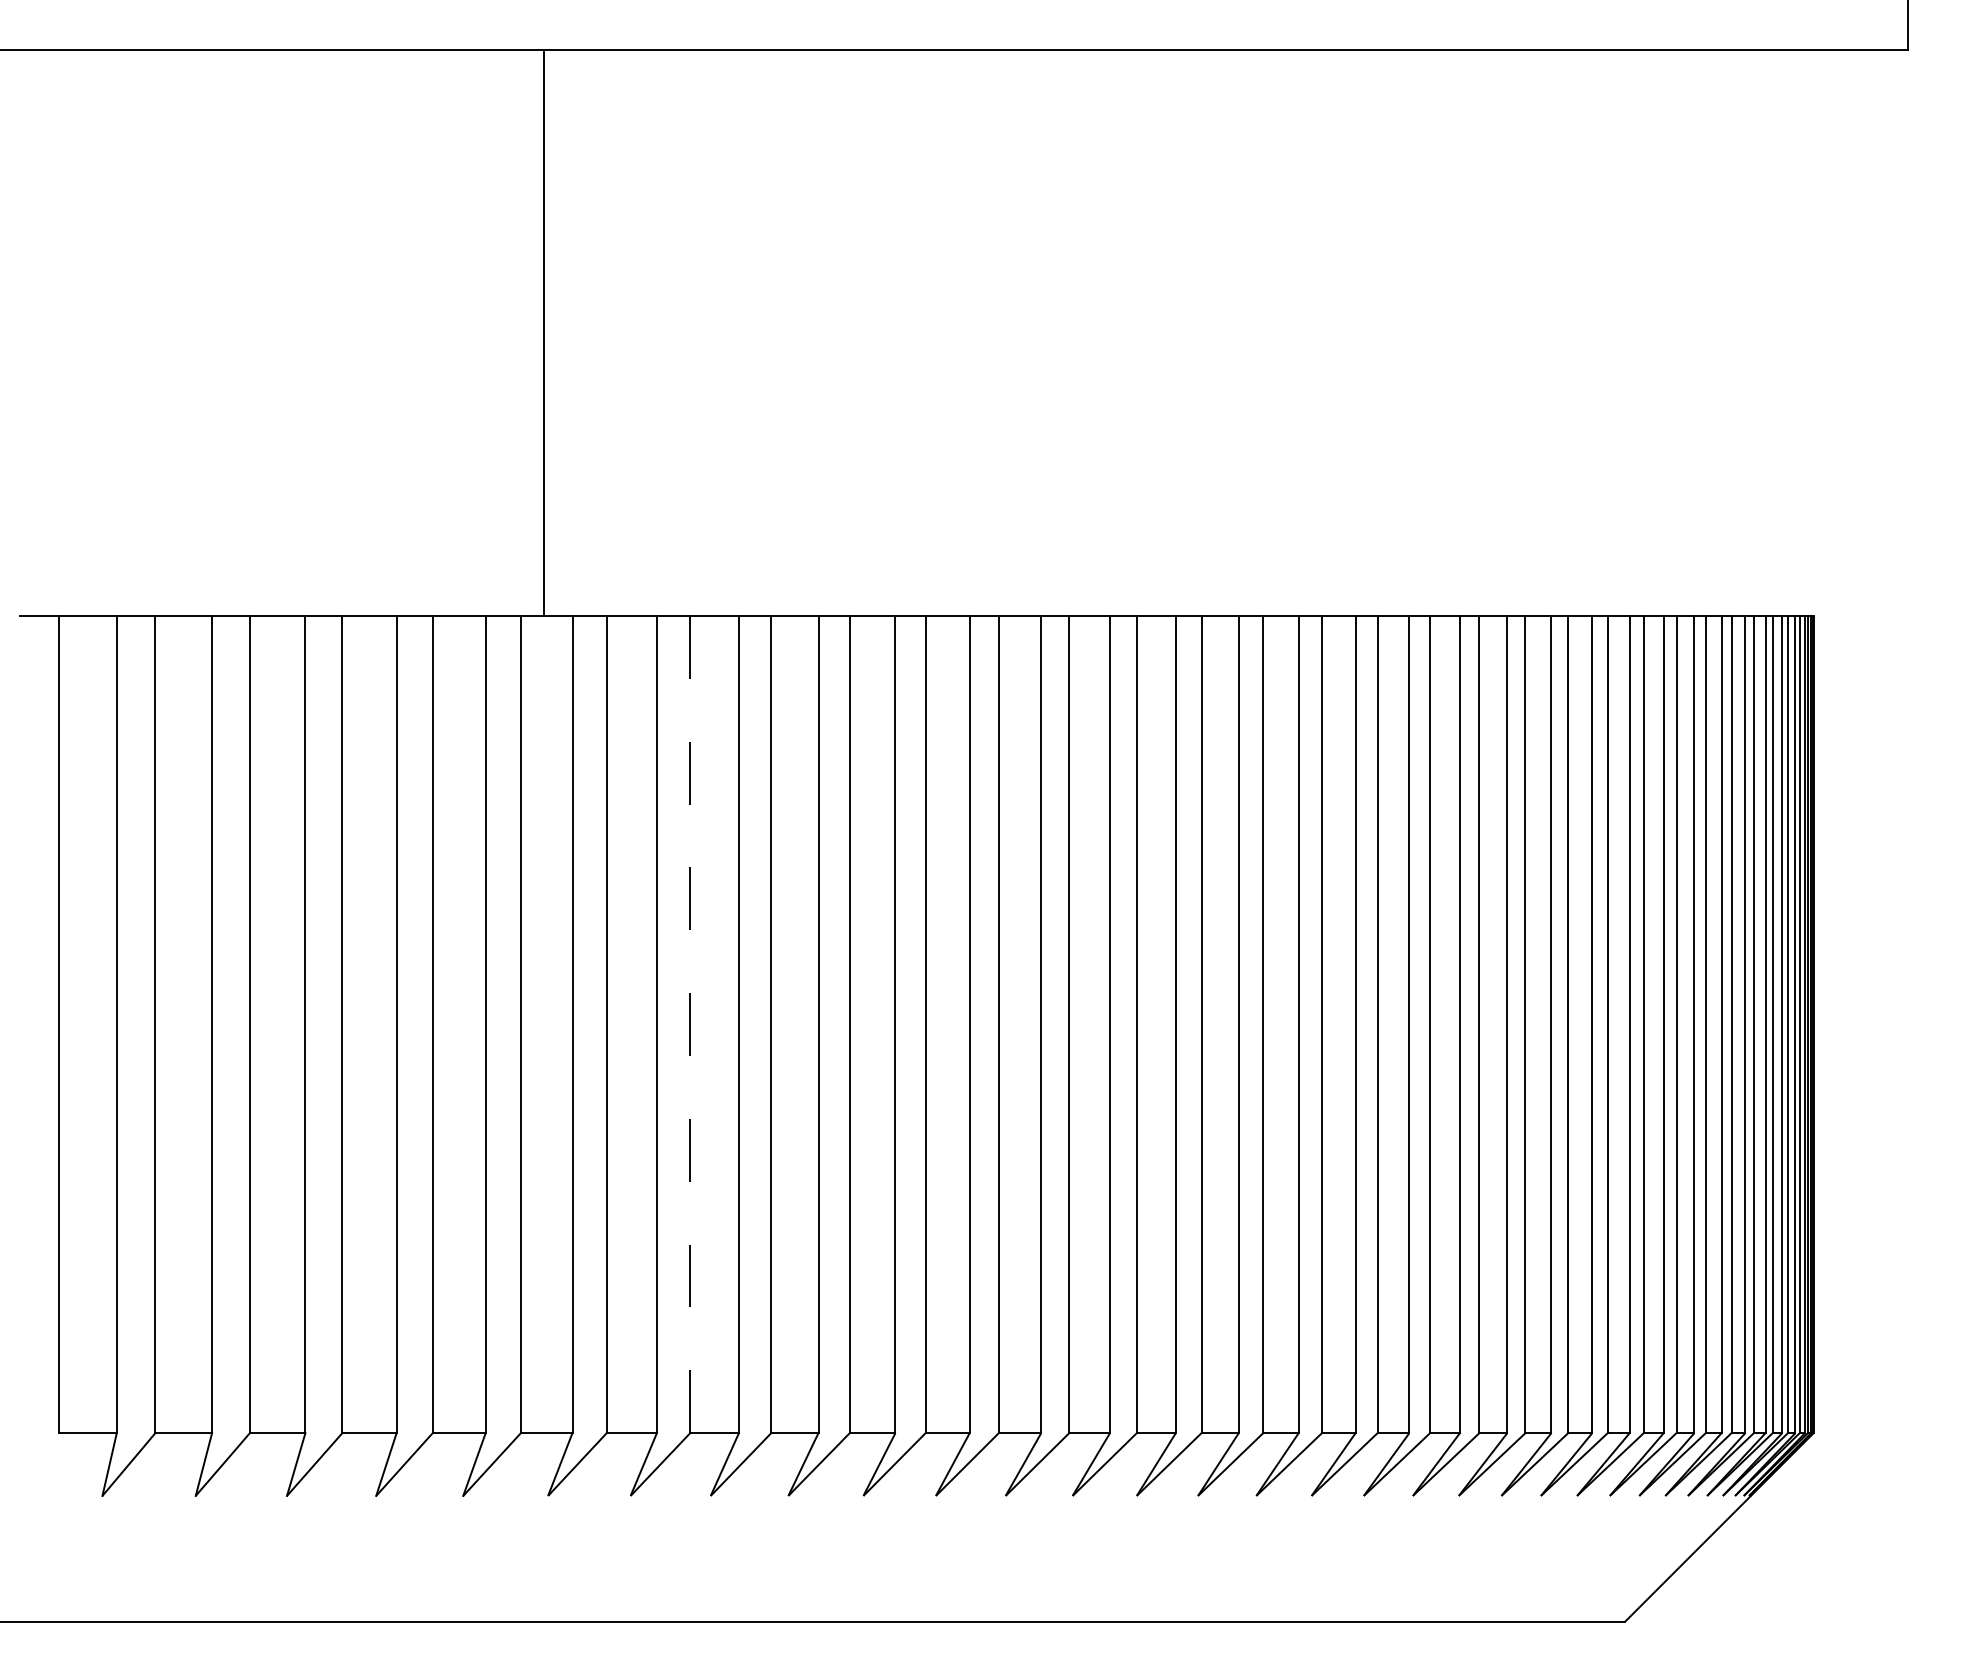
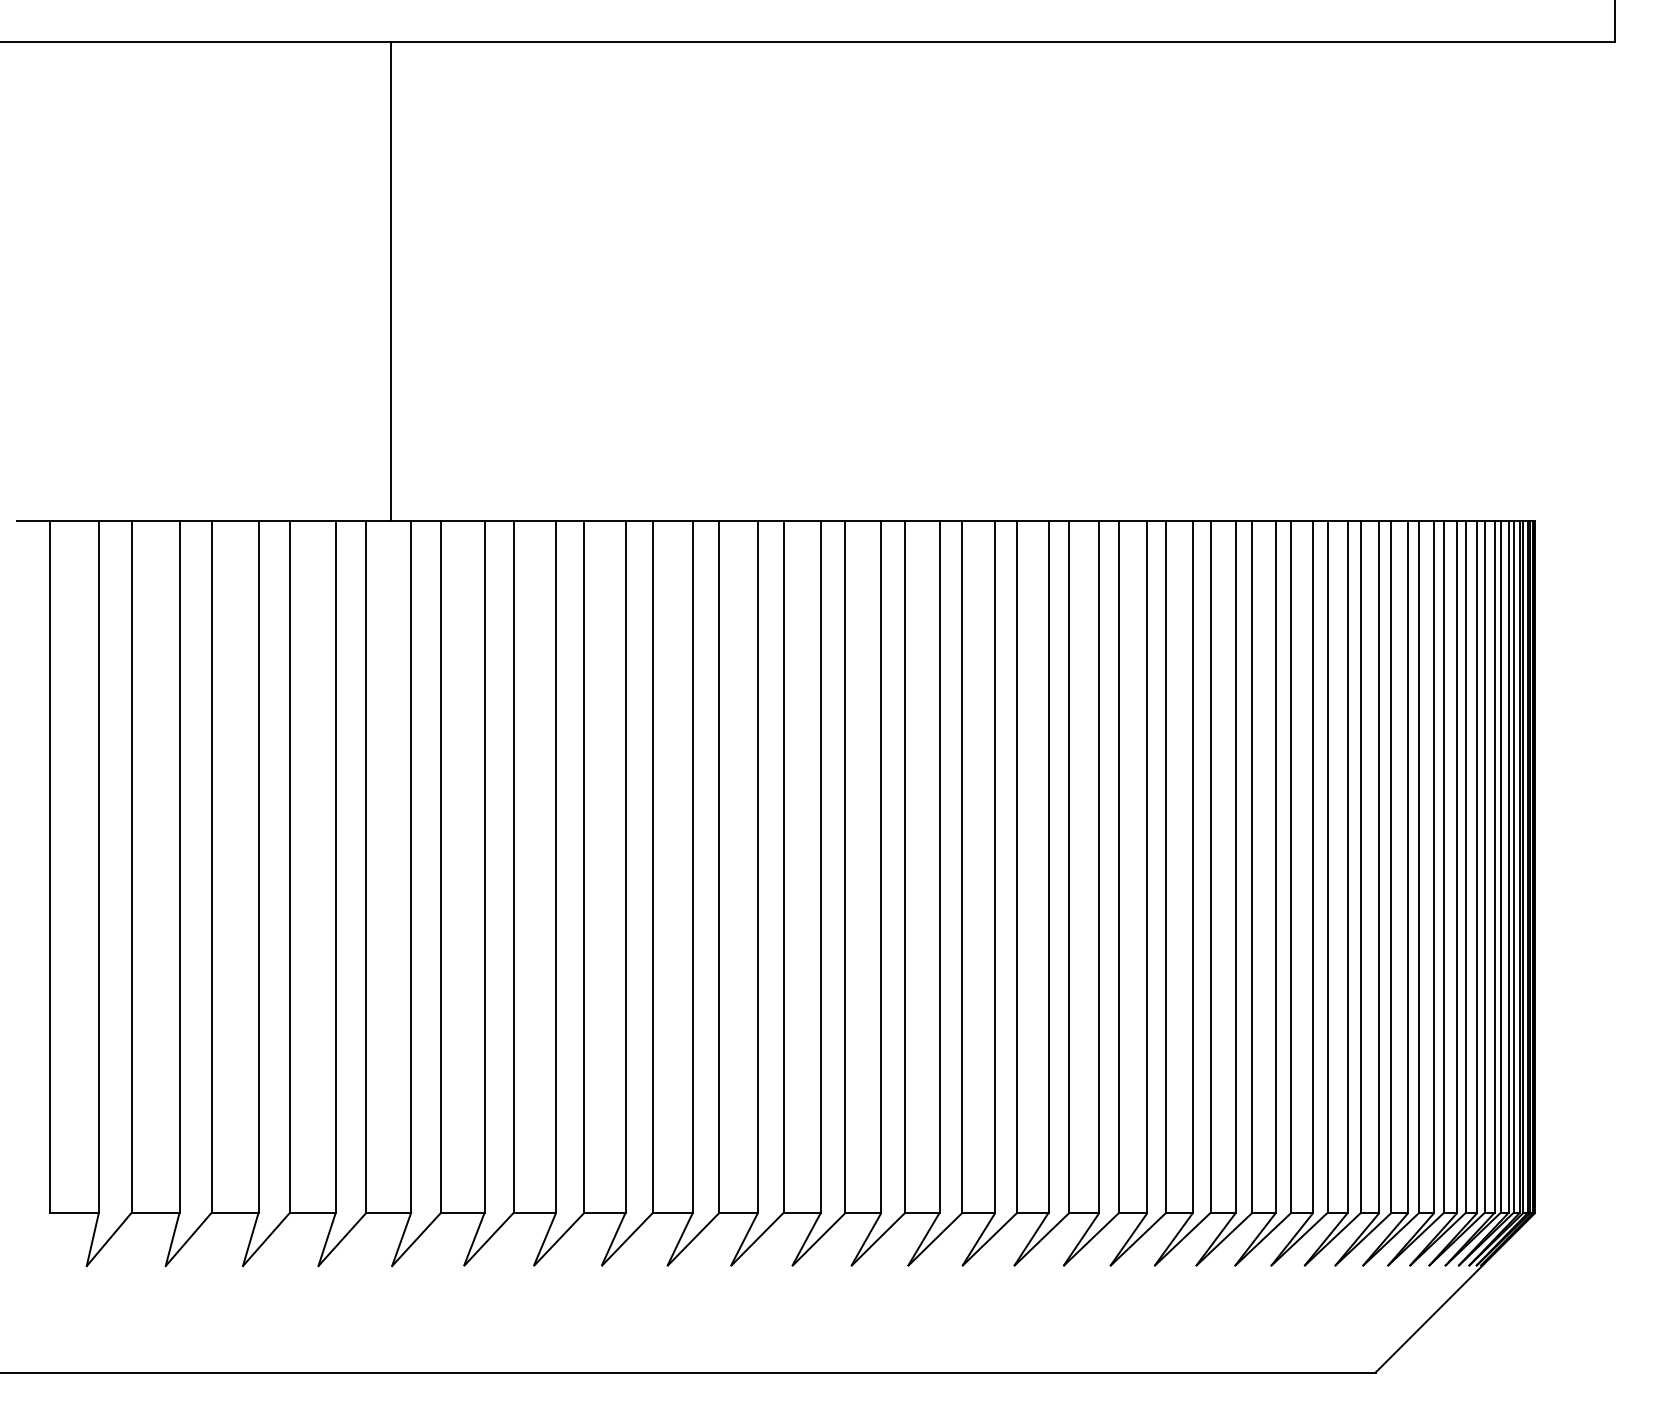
line: (544, 332) -> (391, 281), moved
line: (690, 1025) -> (584, 867), dashed -> solid

